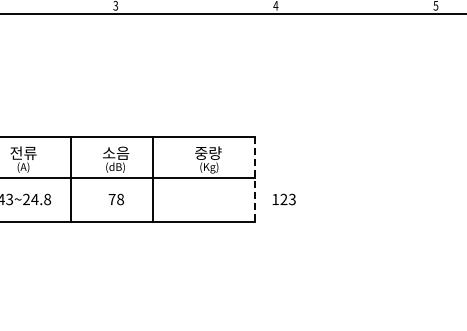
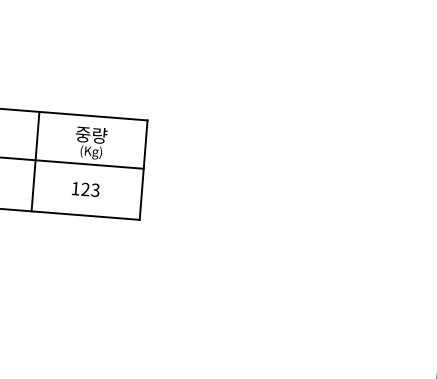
line: (152, 179) -> (35, 161), moved
line: (254, 179) -> (143, 170), dashed -> solid
text: (283, 199) -> (85, 189), moved

